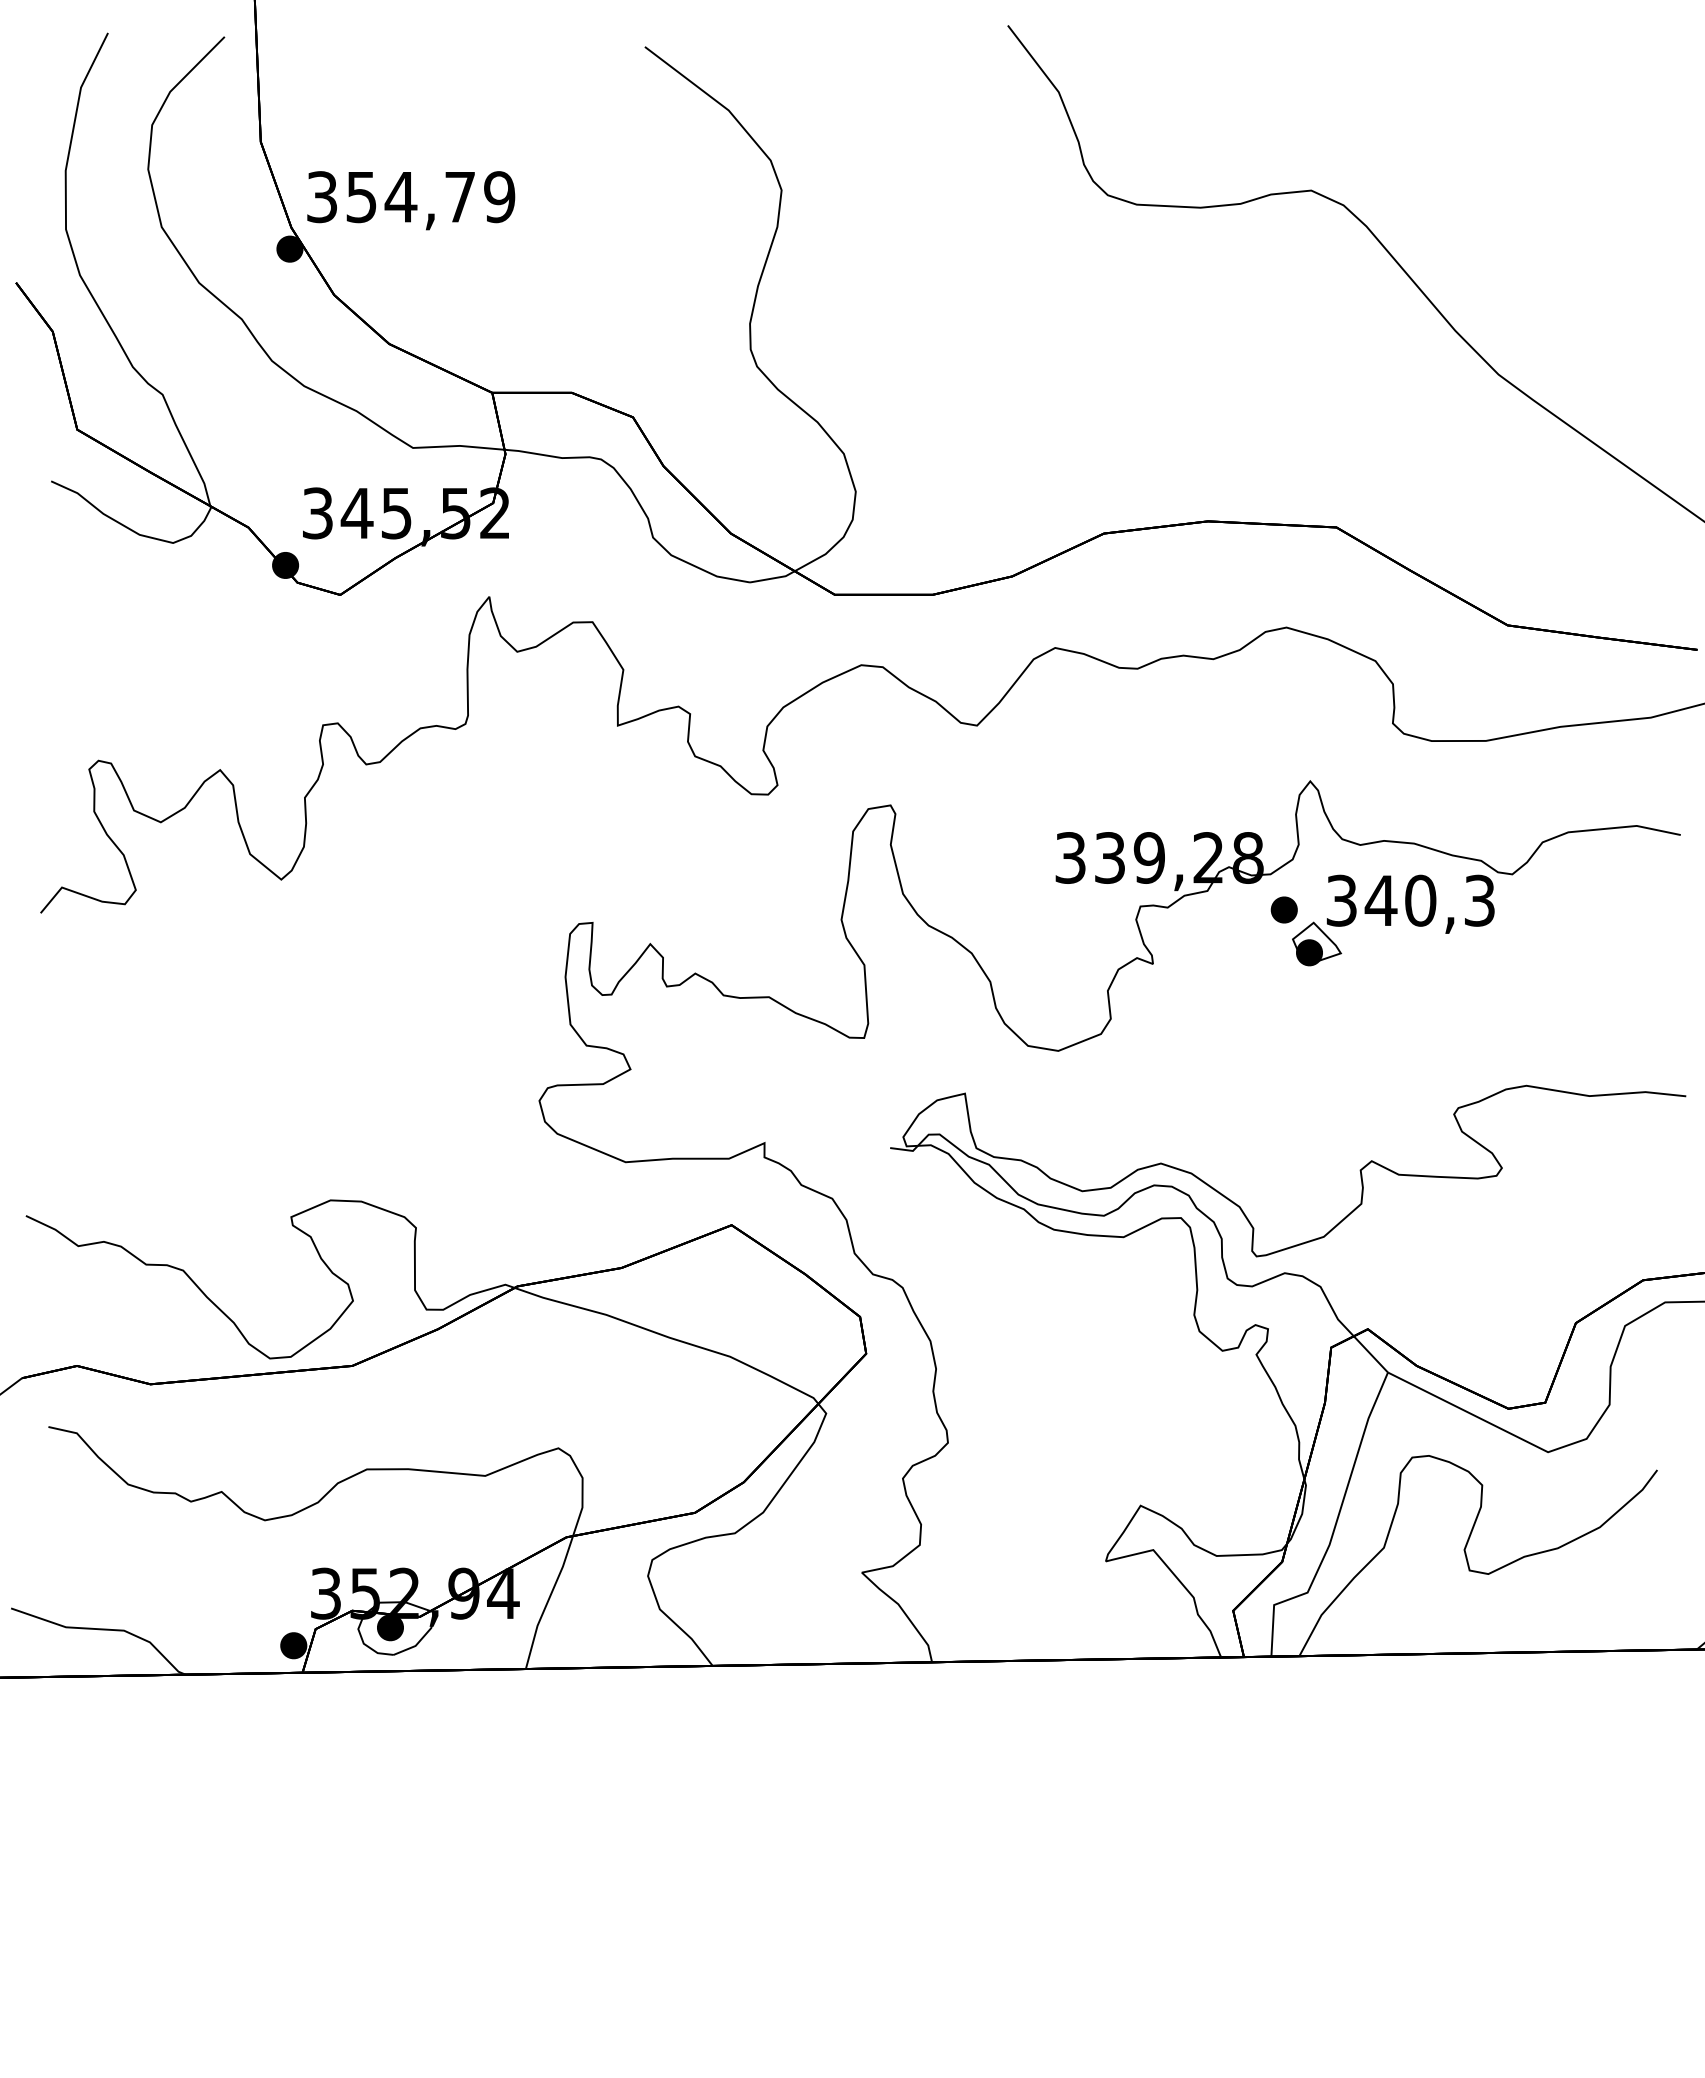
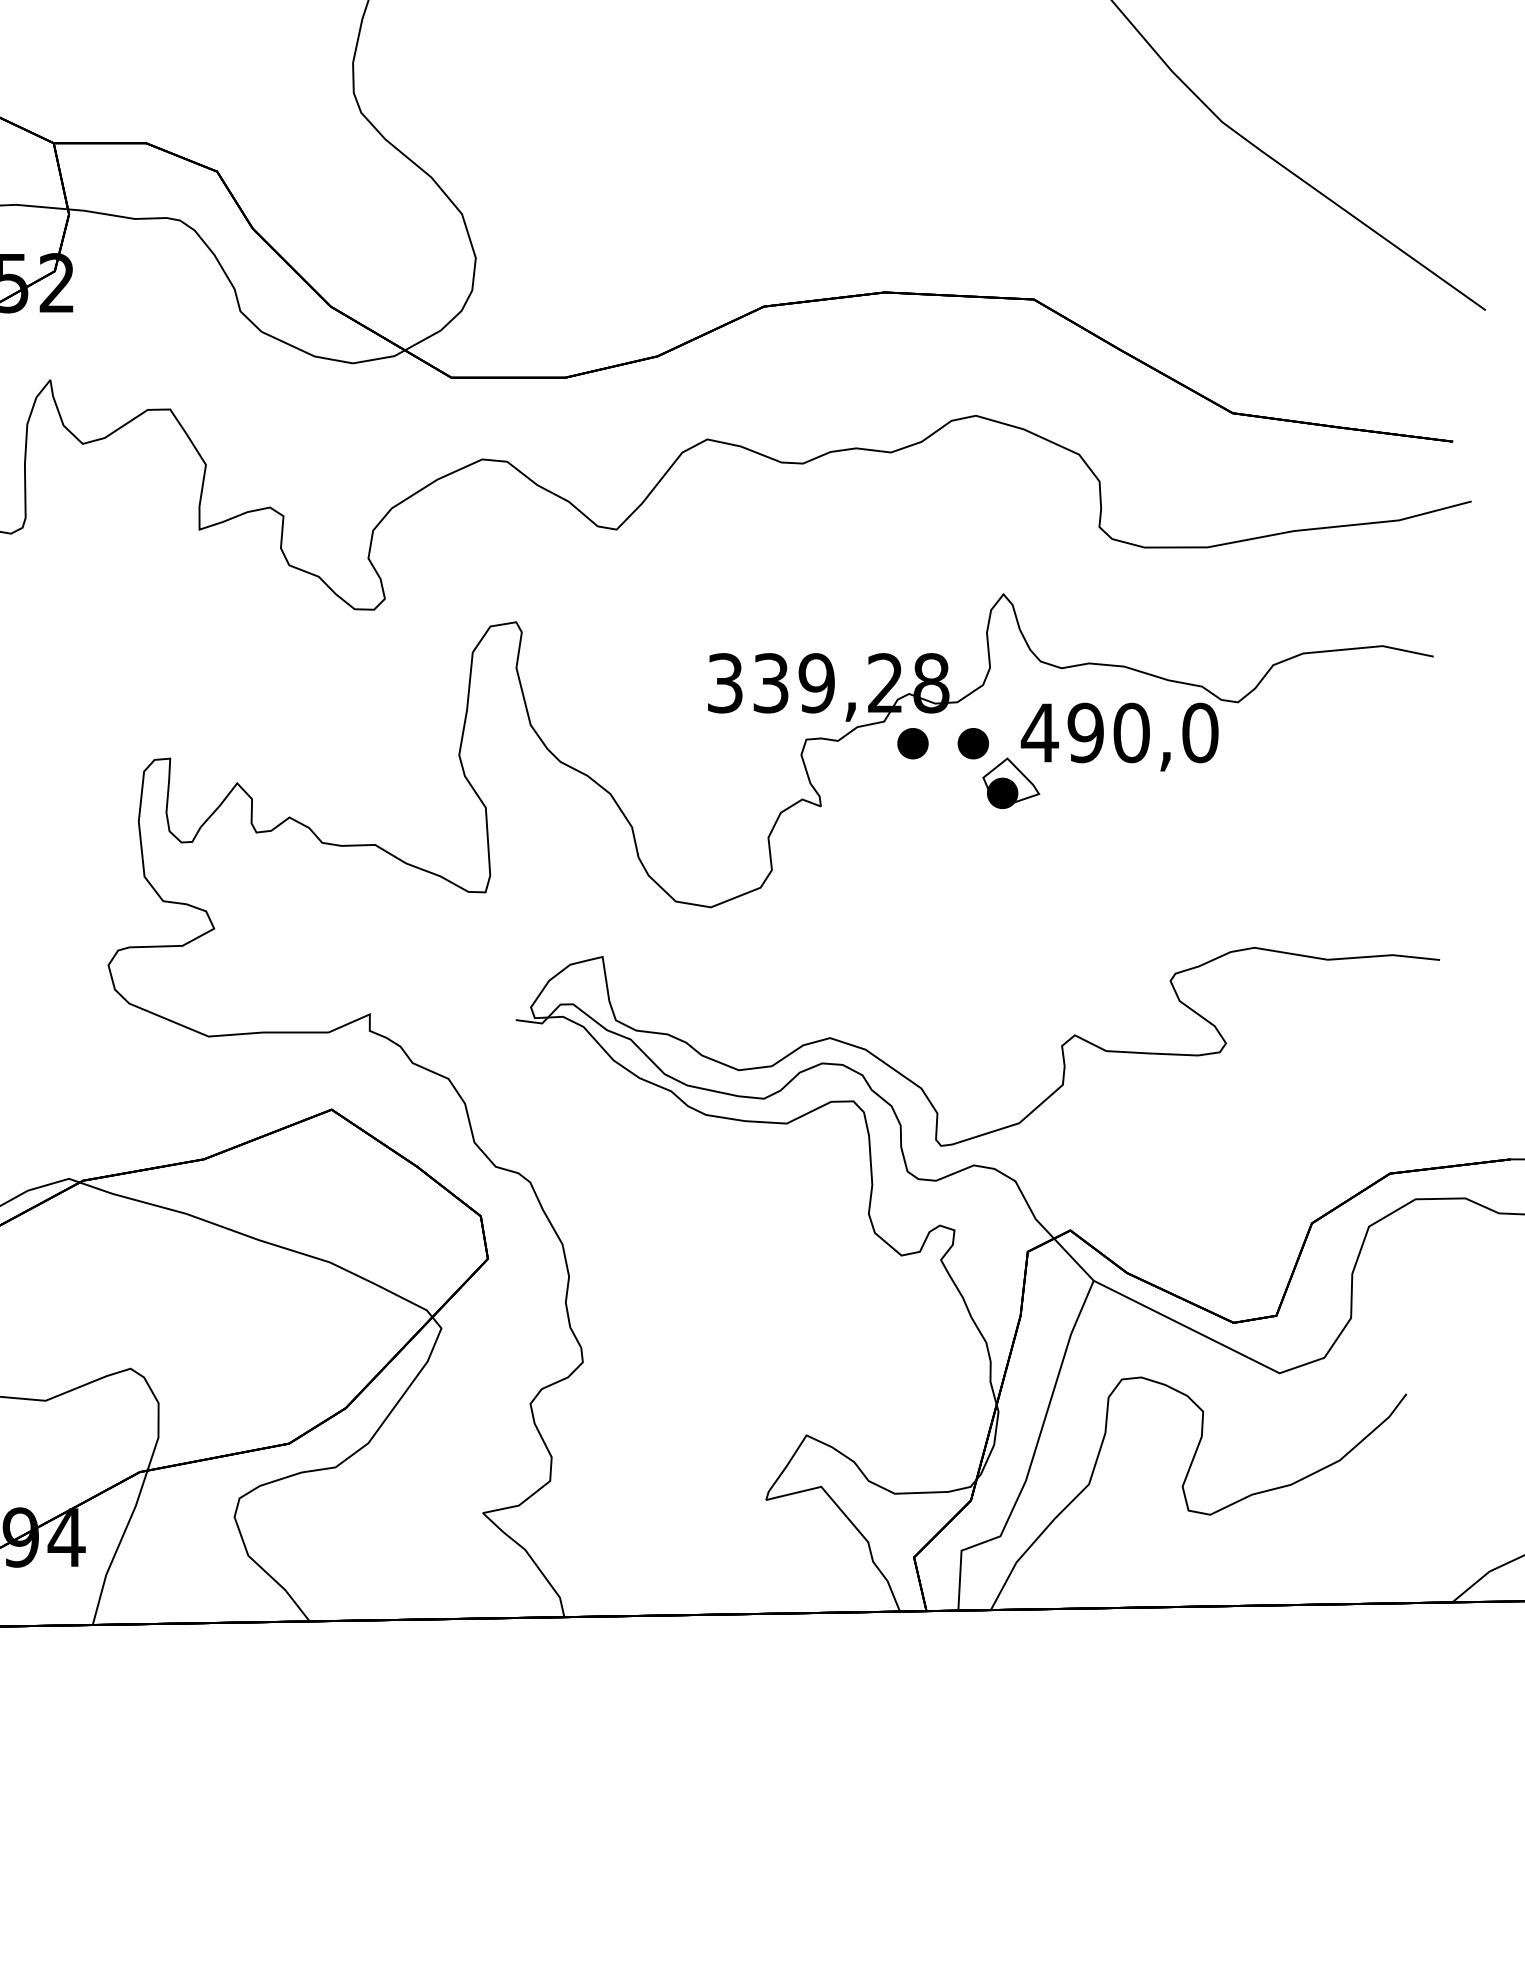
text: (1410, 900) -> (1119, 732), 340,3 -> 490,0
part: (1231, 909) -> (912, 743), added

